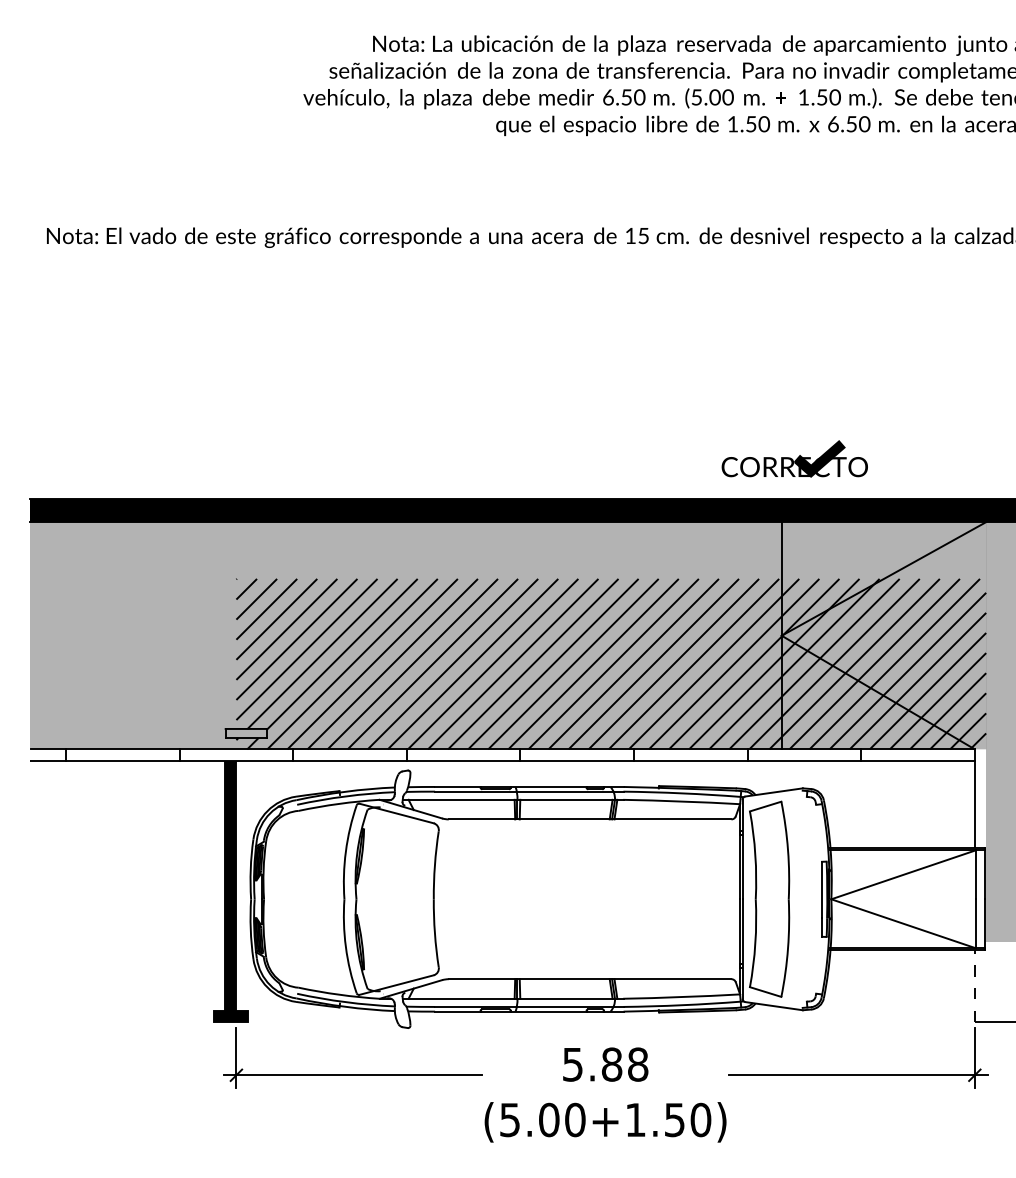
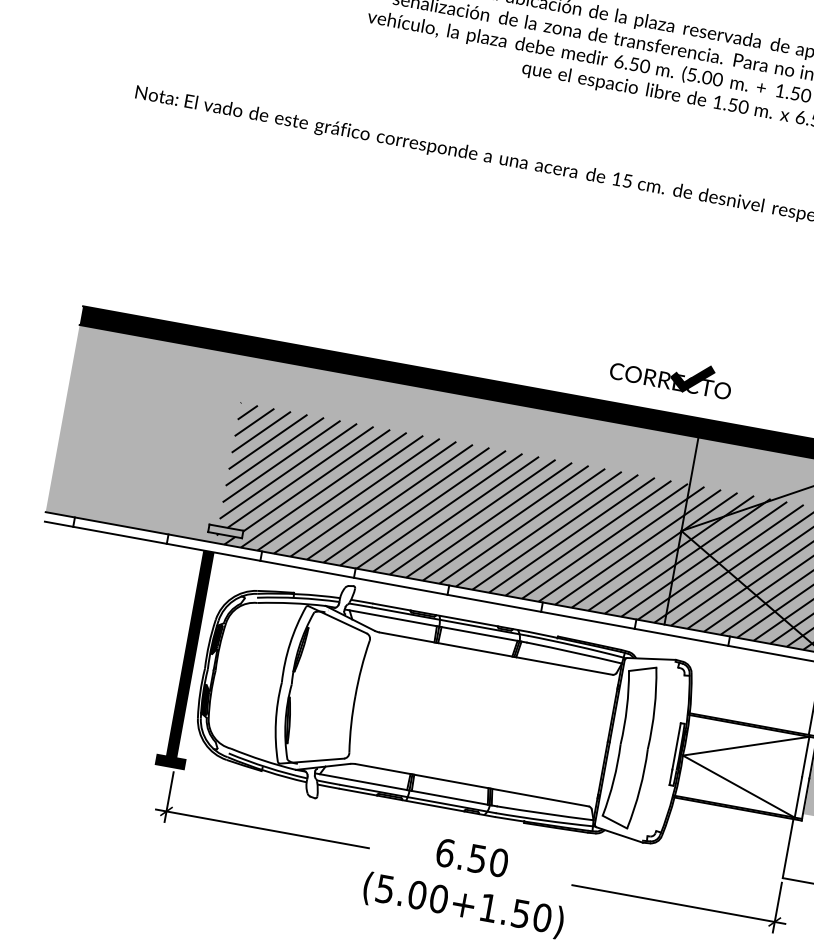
part: (794, 458) -> (671, 374), moved
line: (974, 986) -> (787, 848), dashed -> solid
text: (605, 1064) -> (472, 857), 5.88 -> 6.50

